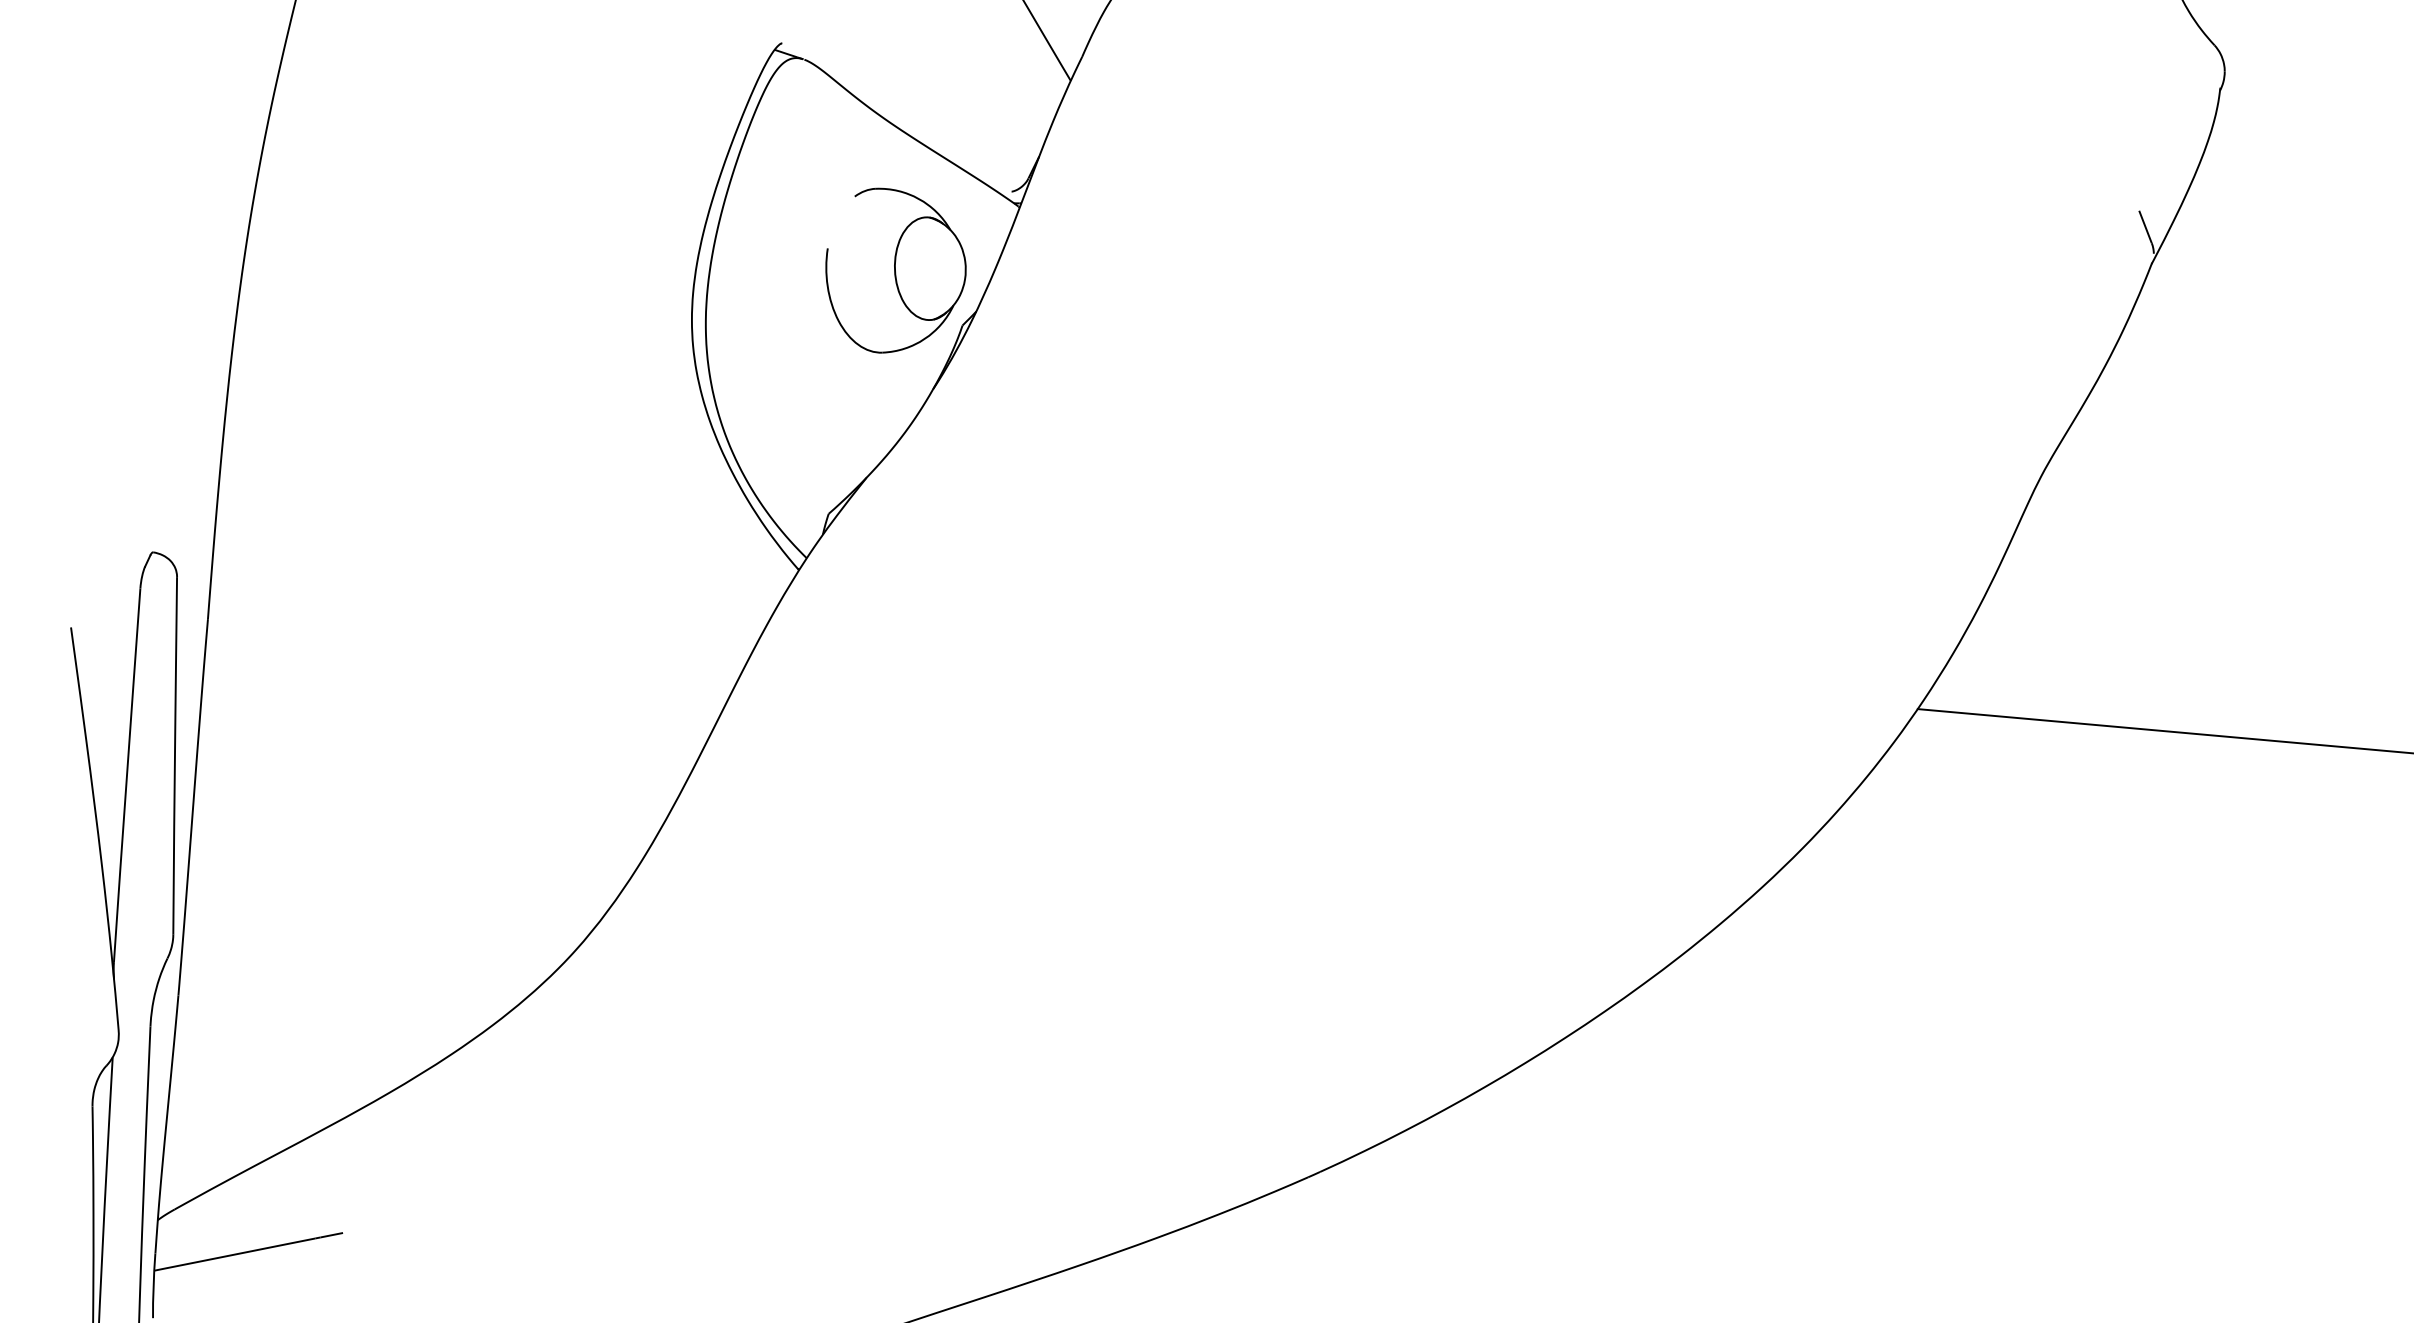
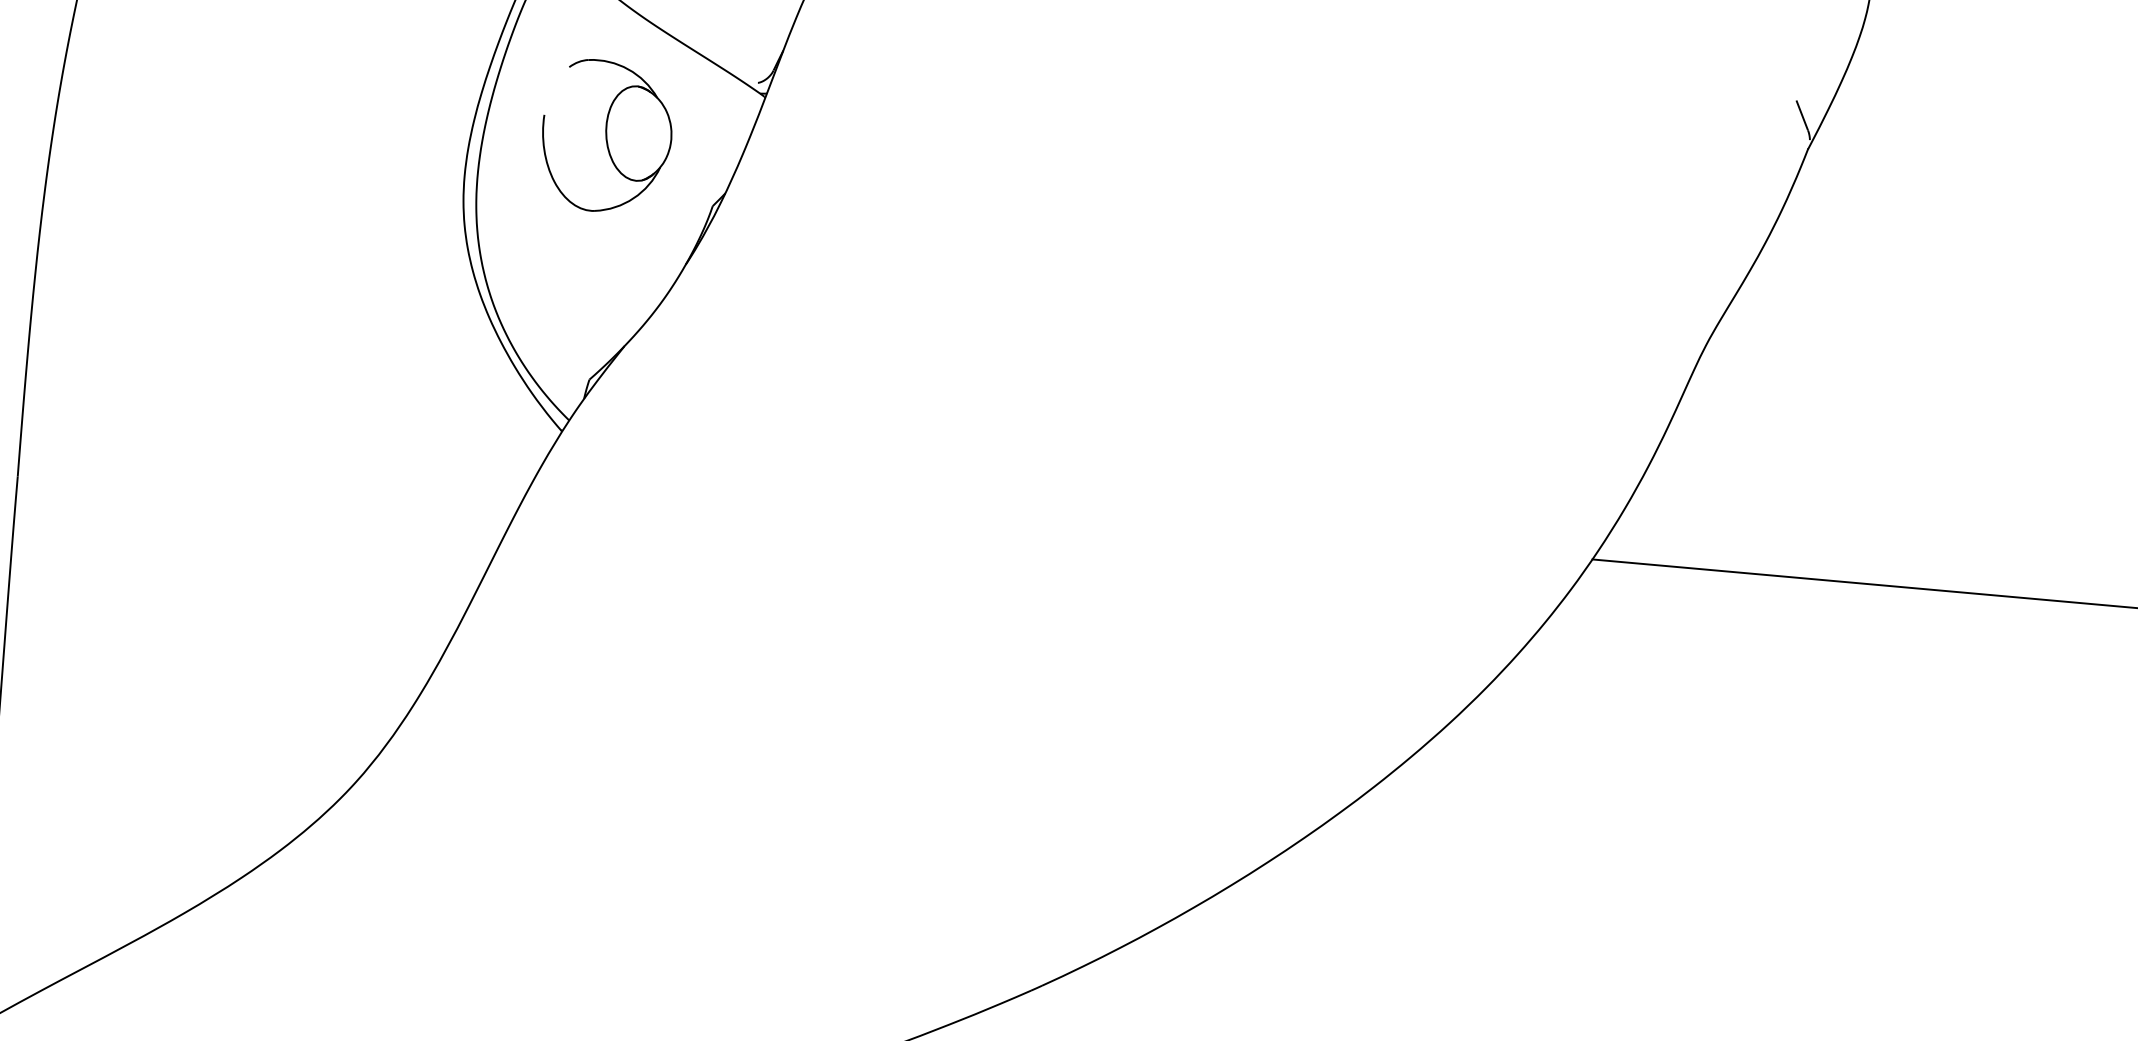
part: (895, 270) -> (606, 135), moved

